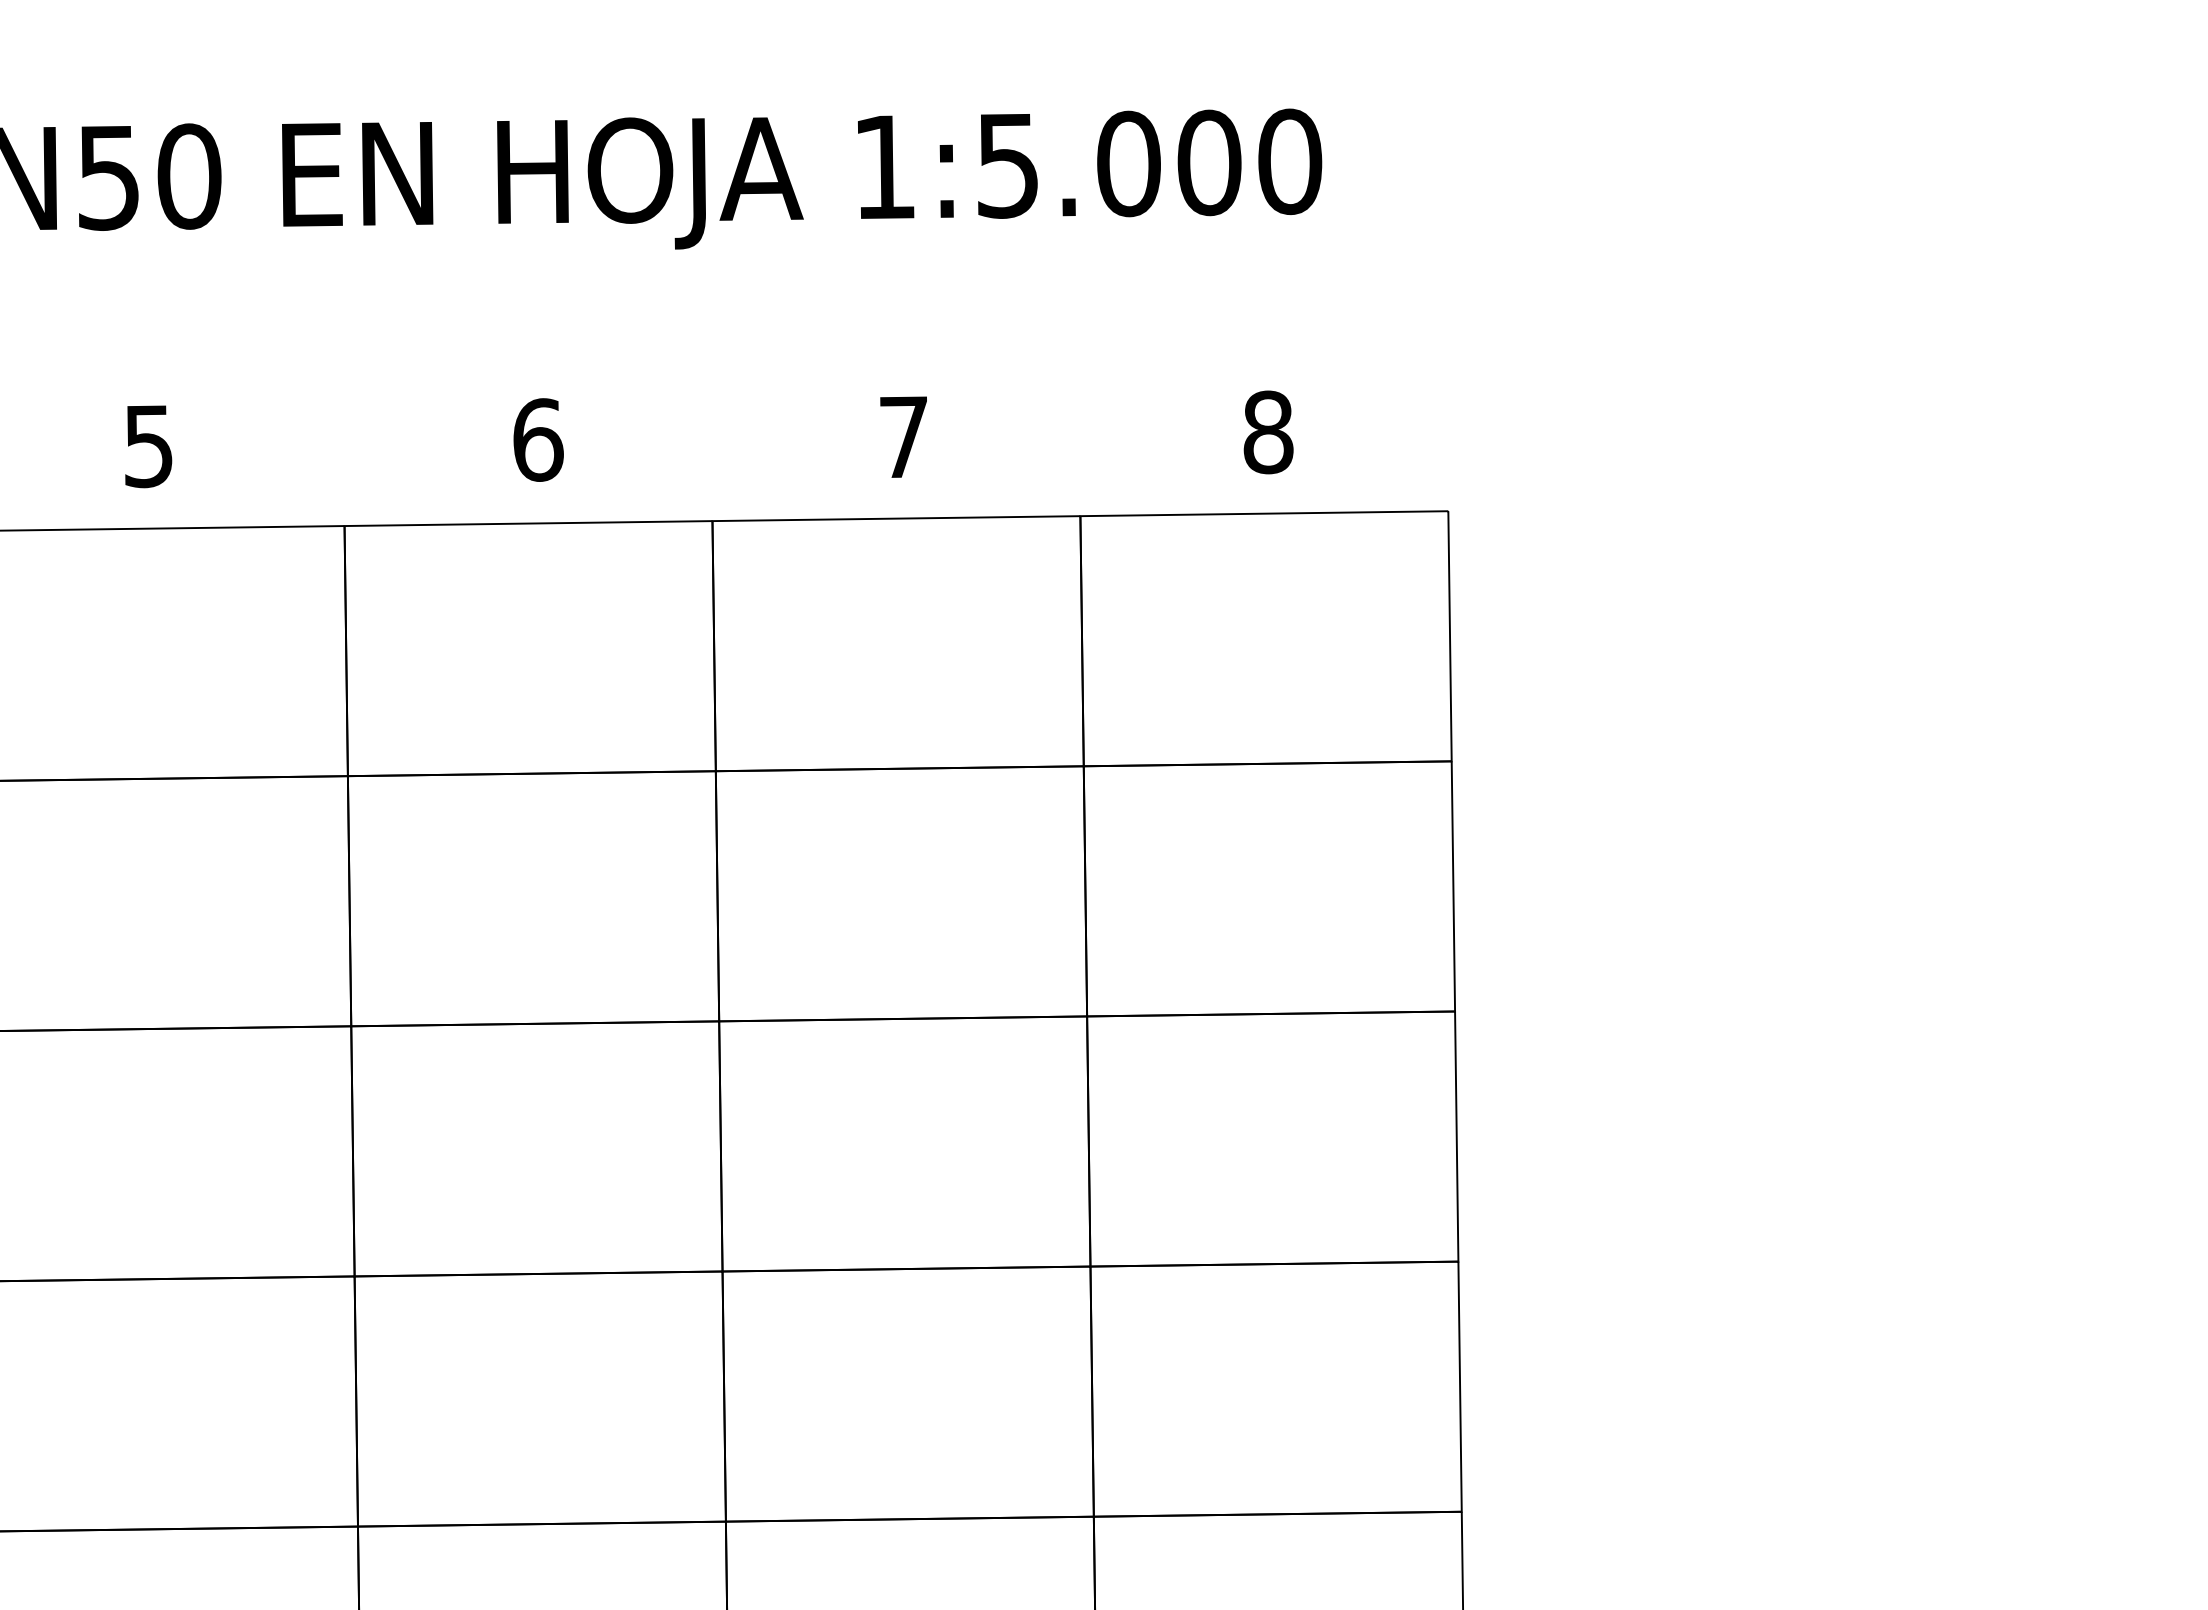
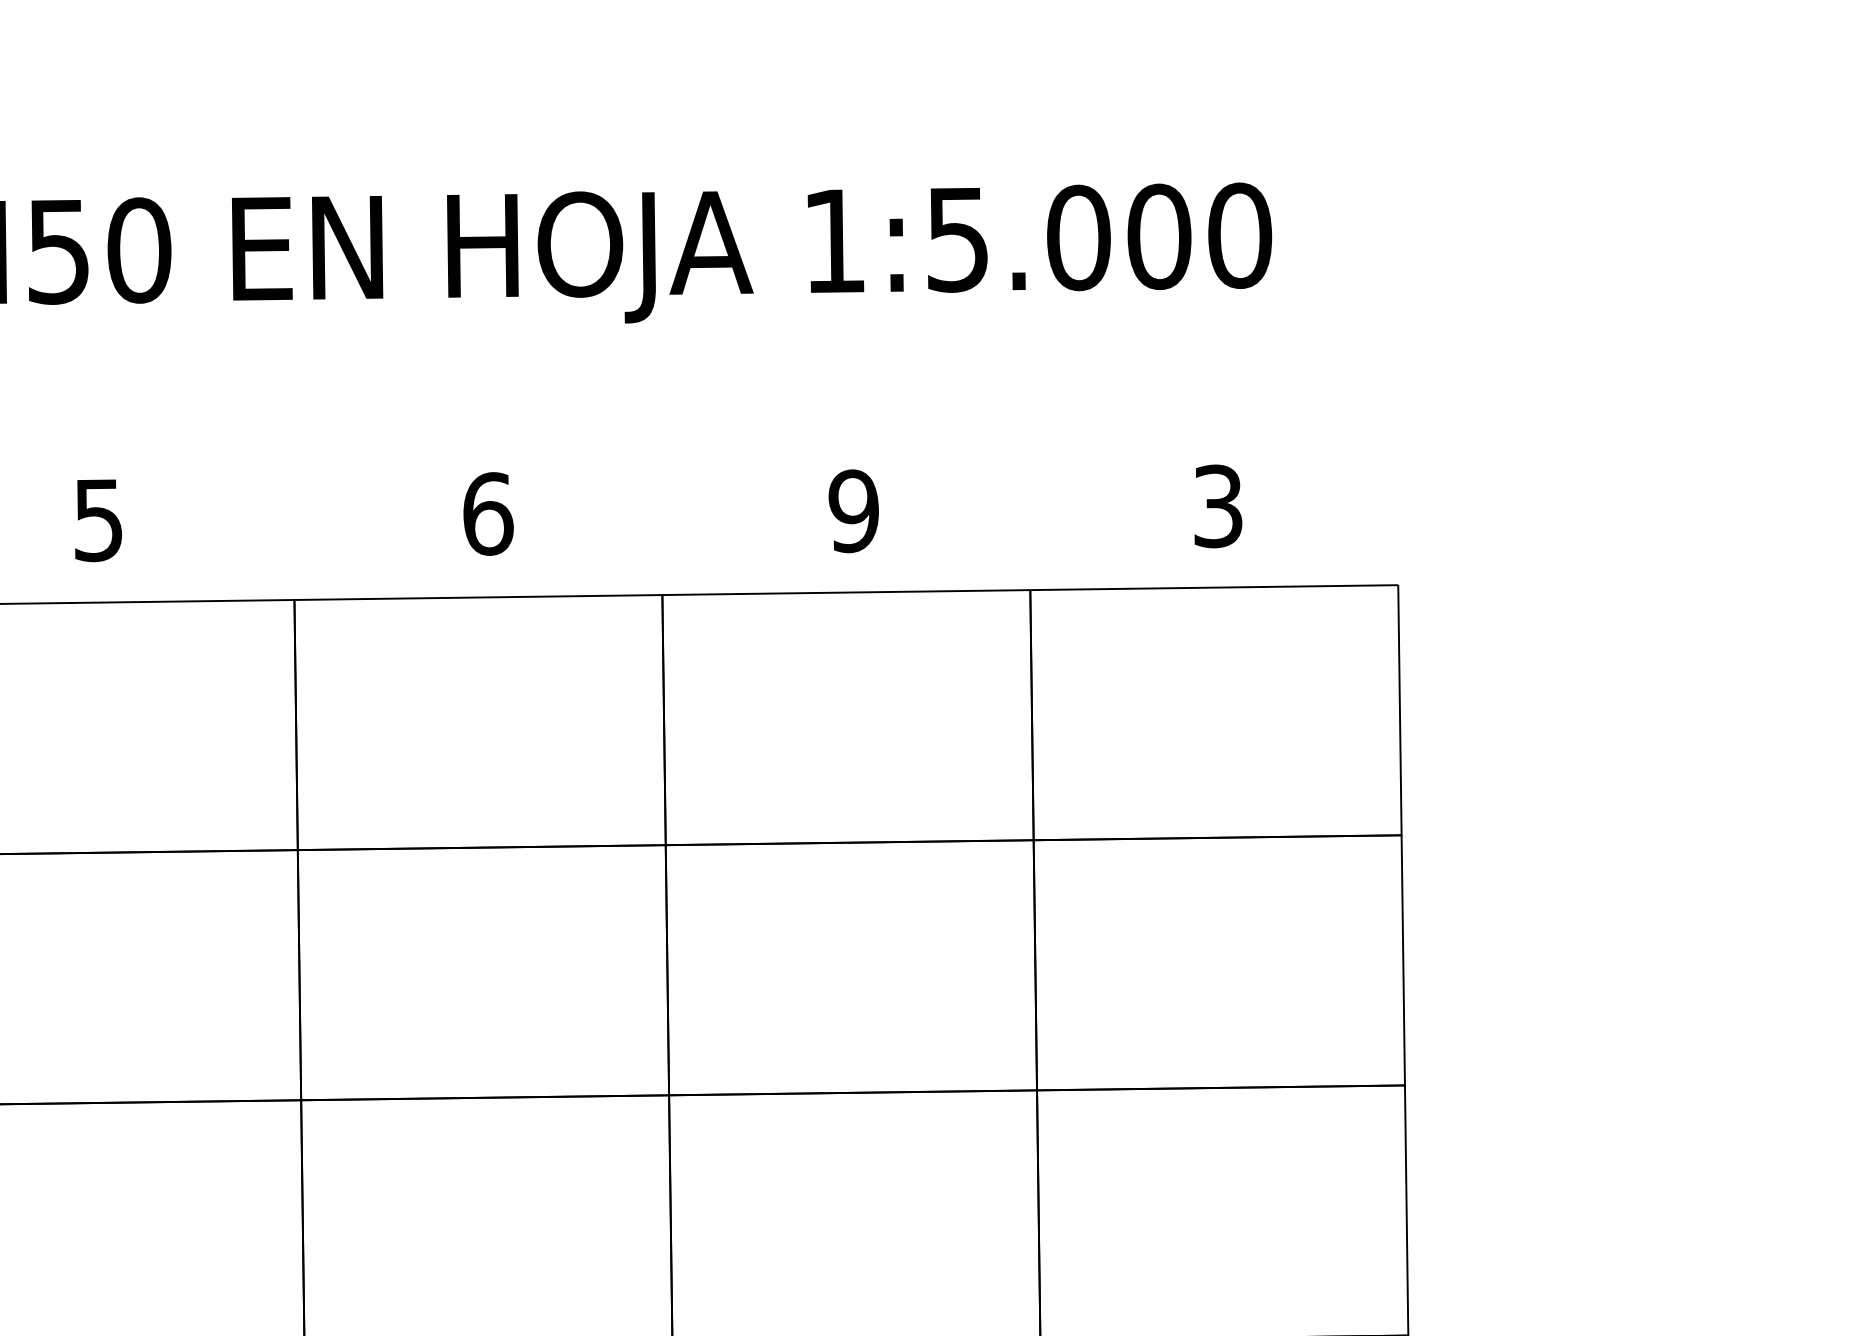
text: (1268, 432) -> (1218, 506), 8 -> 3
text: (903, 437) -> (853, 511), 7 -> 9

